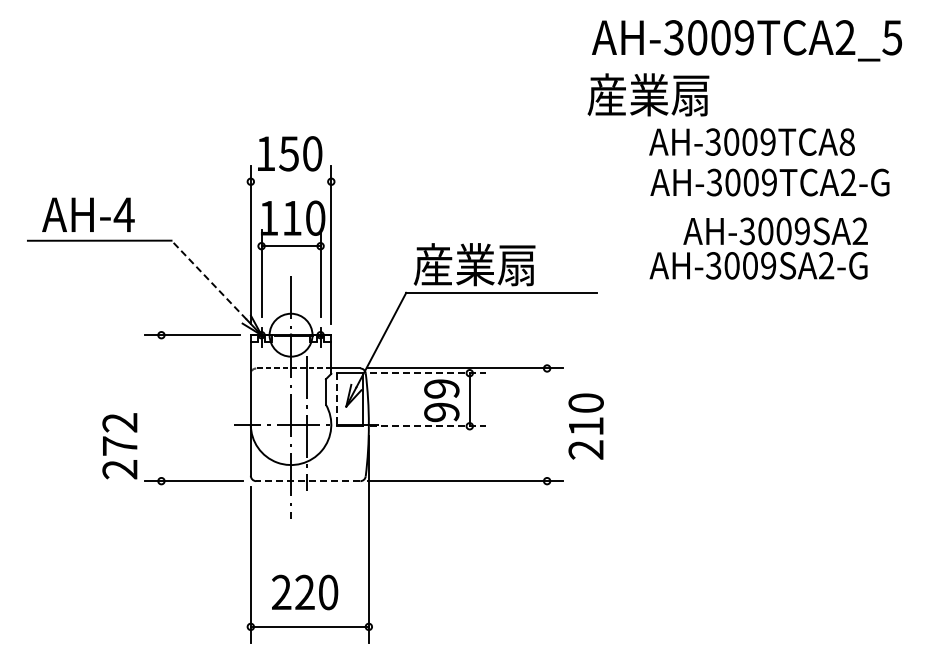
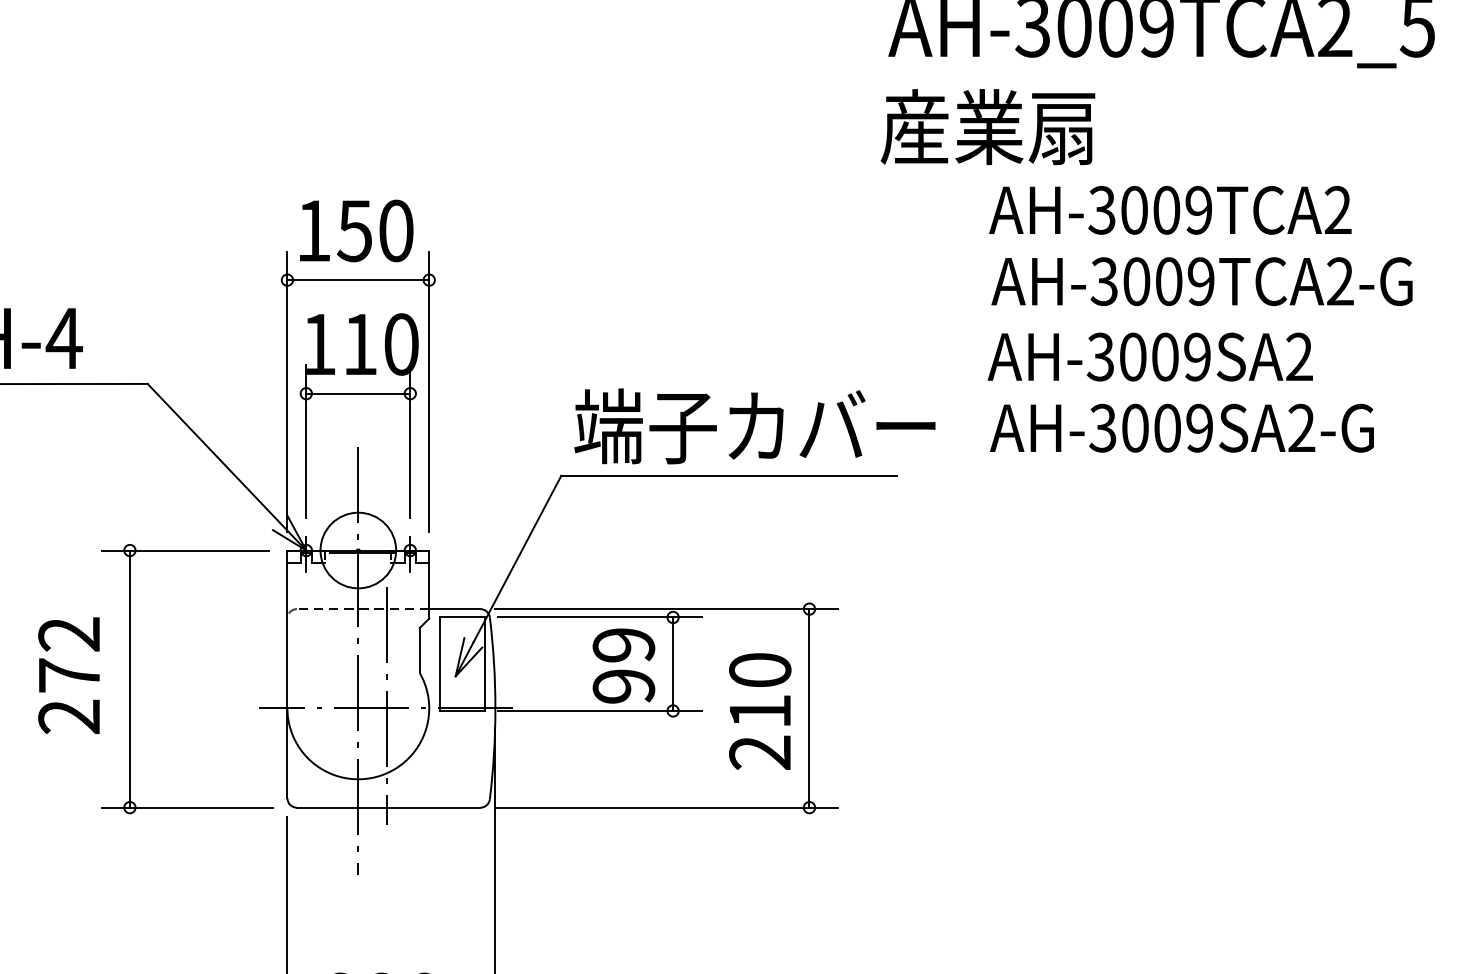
text: (846, 141) -> (1336, 209), AH-3009TCA8 -> AH-3009TCA2
line: (290, 181) -> (357, 279), added
text: (775, 231) -> (1150, 357), moved
text: (515, 264) -> (753, 425), 産業扇 -> 端子カバー
line: (209, 280) -> (214, 454), dashed -> solid
line: (428, 373) -> (600, 617), dashed -> solid
line: (337, 399) -> (440, 663), dashed -> solid
line: (161, 408) -> (130, 679), added
line: (547, 424) -> (810, 707), added
line: (428, 426) -> (600, 711), dashed -> solid
text: (585, 426) -> (759, 711), moved
text: (119, 446) -> (68, 676), moved
line: (307, 481) -> (387, 808), dashed -> solid

